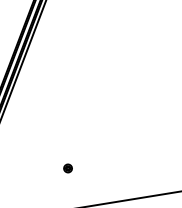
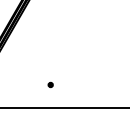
part: (67, 167) -> (50, 84), moved

